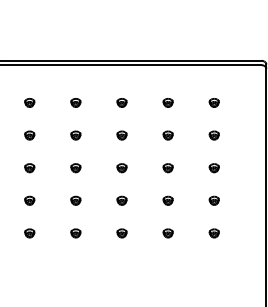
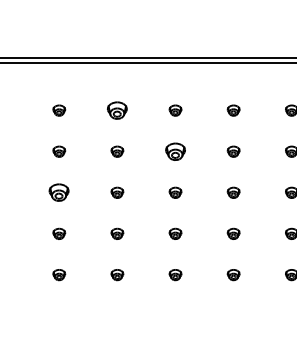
part: (75, 102) -> (116, 110), size x1.6
part: (121, 135) -> (174, 151), size x1.6
part: (29, 168) -> (58, 193), size x1.6

